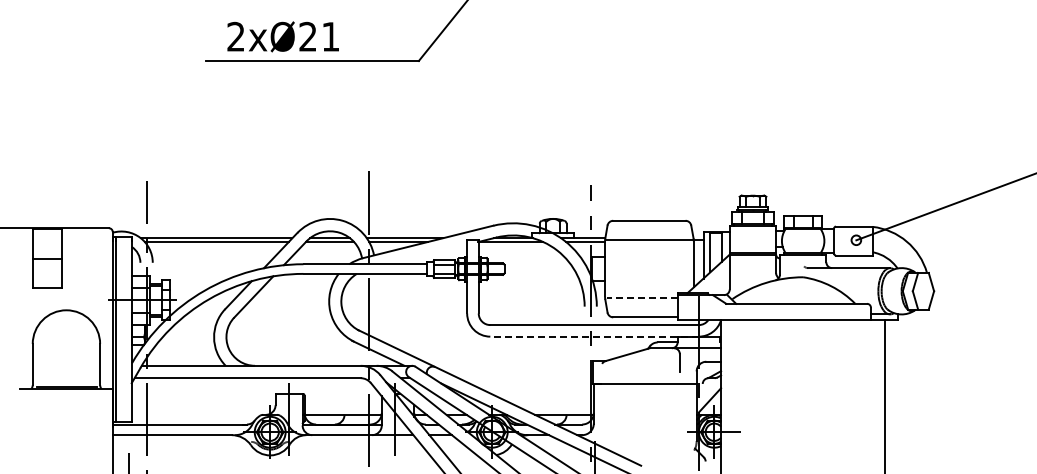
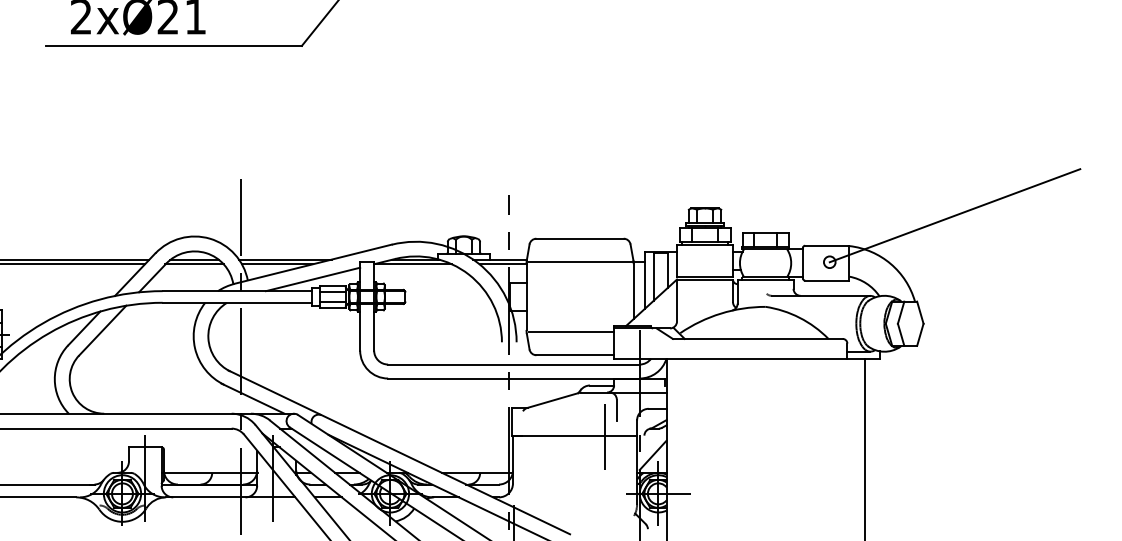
line: (428, 254) -> (313, 279), added
line: (641, 298) -> (570, 332), dashed -> solid
line: (594, 336) -> (513, 378), dashed -> solid
line: (669, 384) -> (604, 436), added

